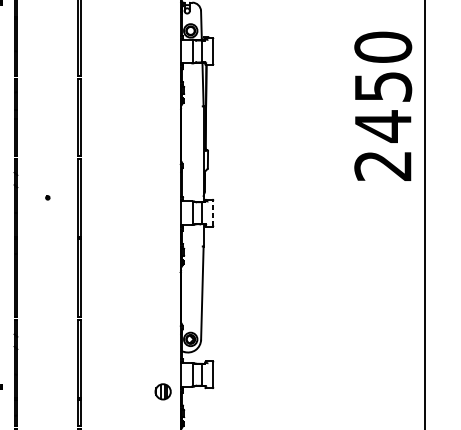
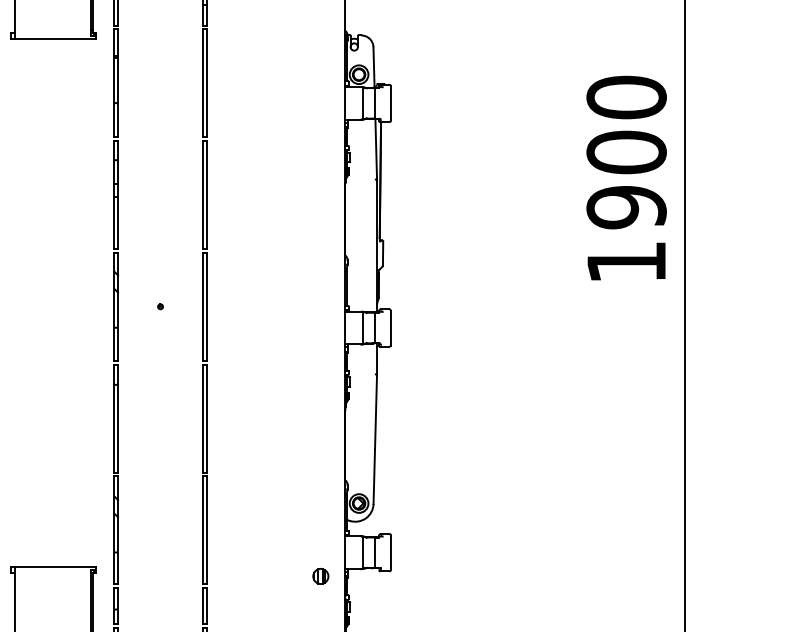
text: (383, 125) -> (626, 206), 2450 -> 1900
line: (213, 212) -> (390, 327), dashed -> solid
part: (162, 391) -> (320, 576), size x0.71

